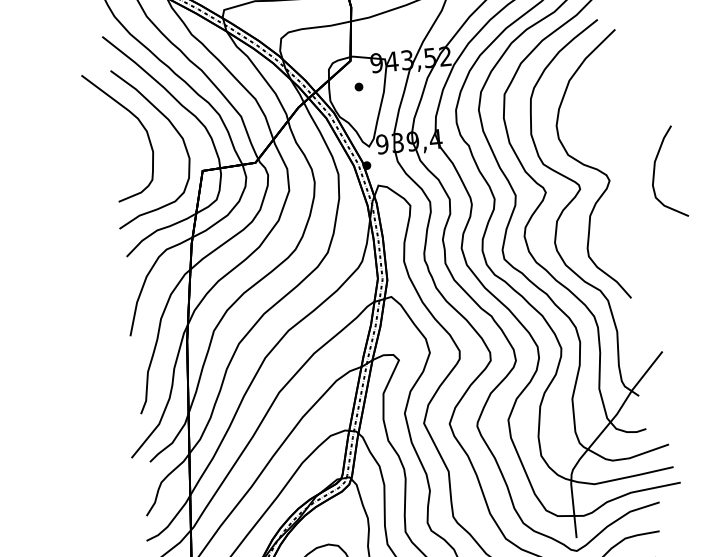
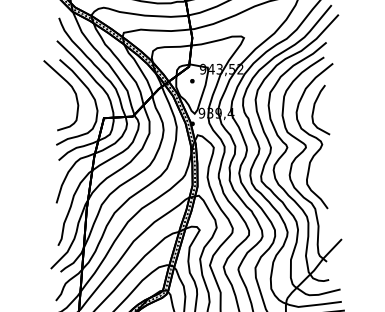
curve: (655, 172) -> (314, 109), moved

